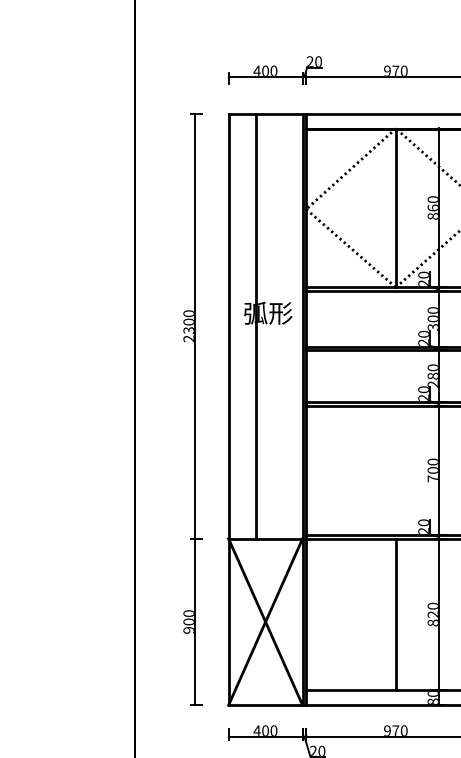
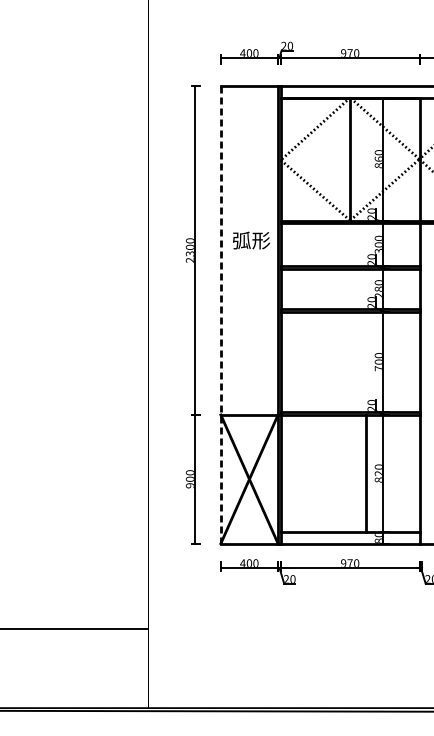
line: (256, 326) -> (242, 250), removed
line: (228, 408) -> (220, 314), solid -> dashed
line: (396, 614) -> (366, 473), moved

